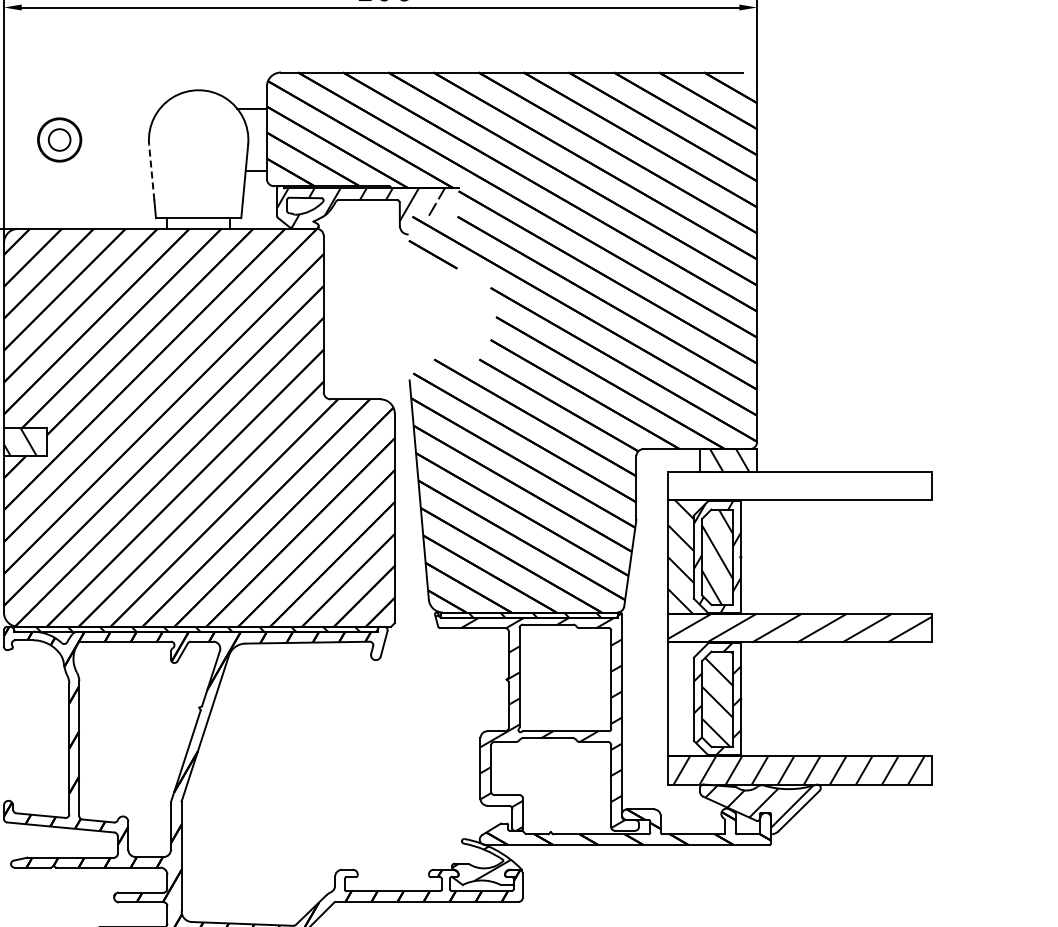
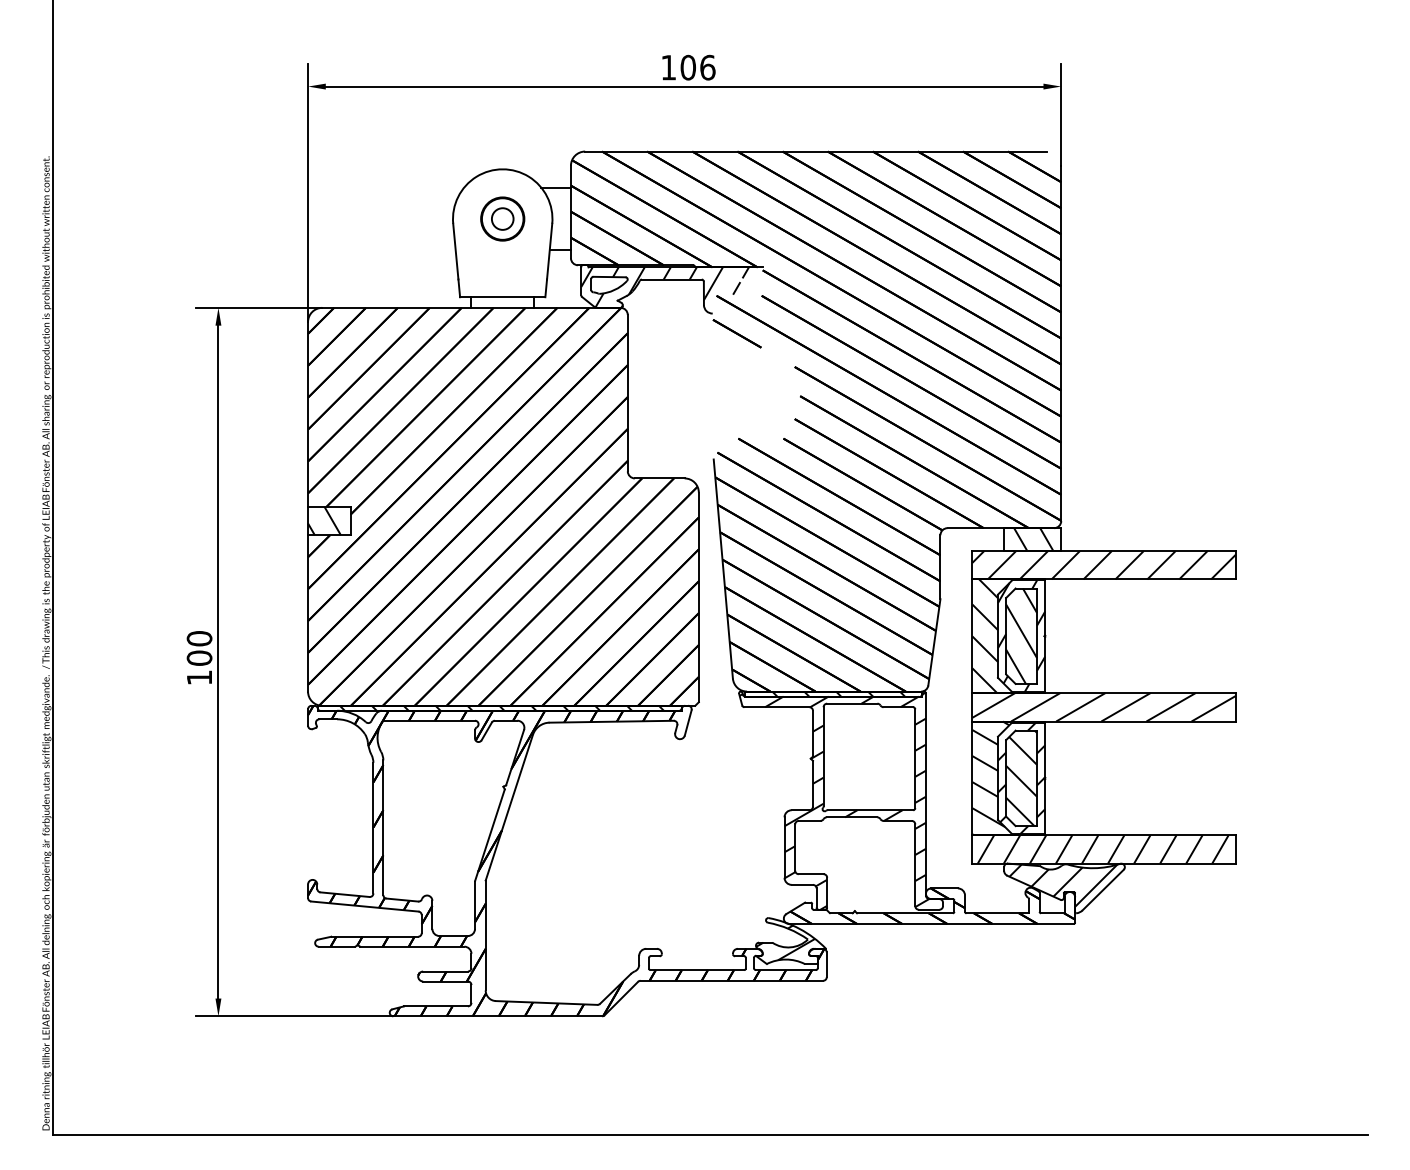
part: (59, 139) -> (502, 218), moved
line: (151, 172) -> (455, 251), dashed -> solid
hatch: (799, 485) -> (1103, 564), added
hatch: (691, 699) -> (995, 778), added

